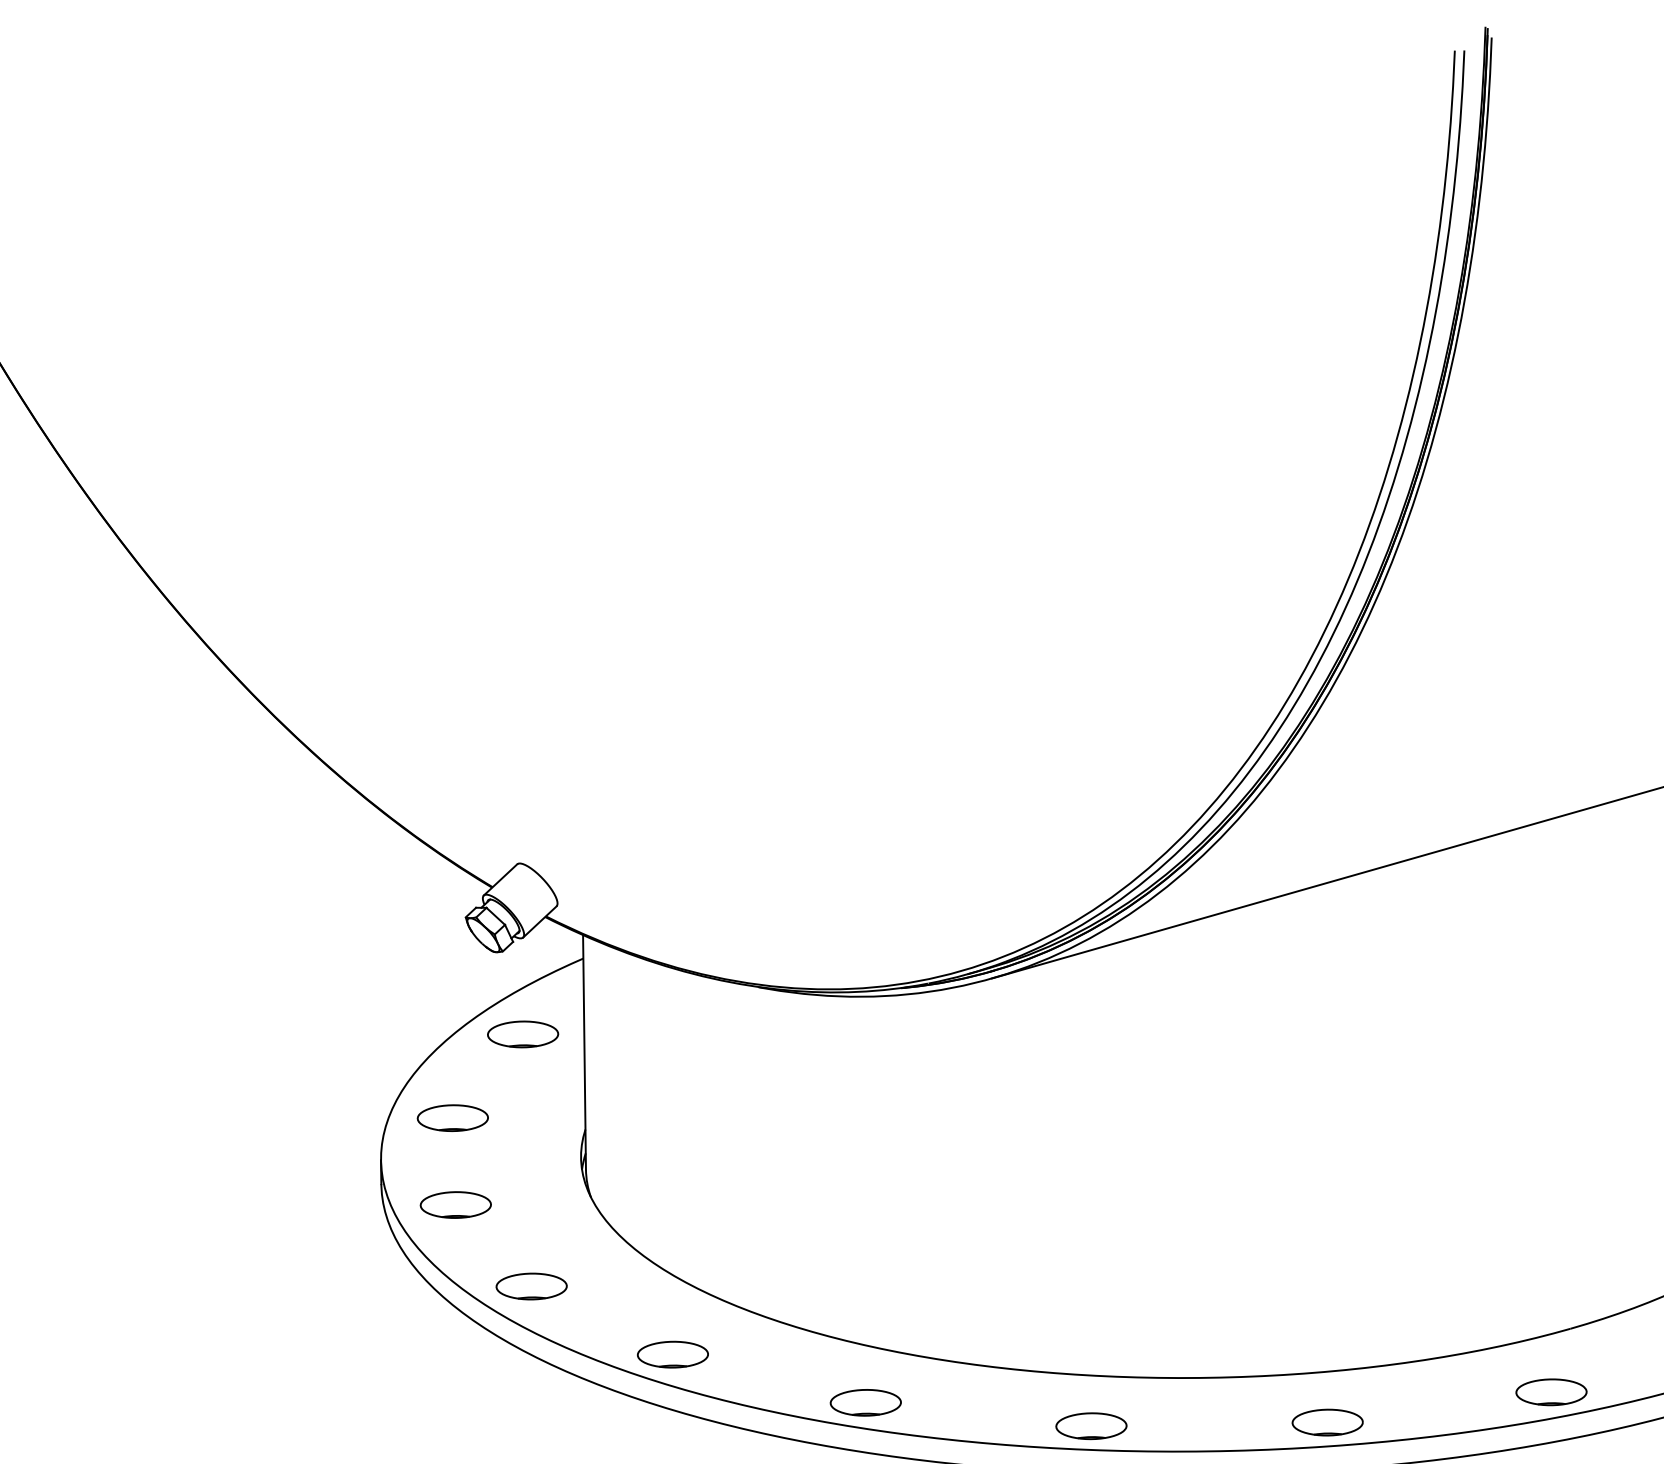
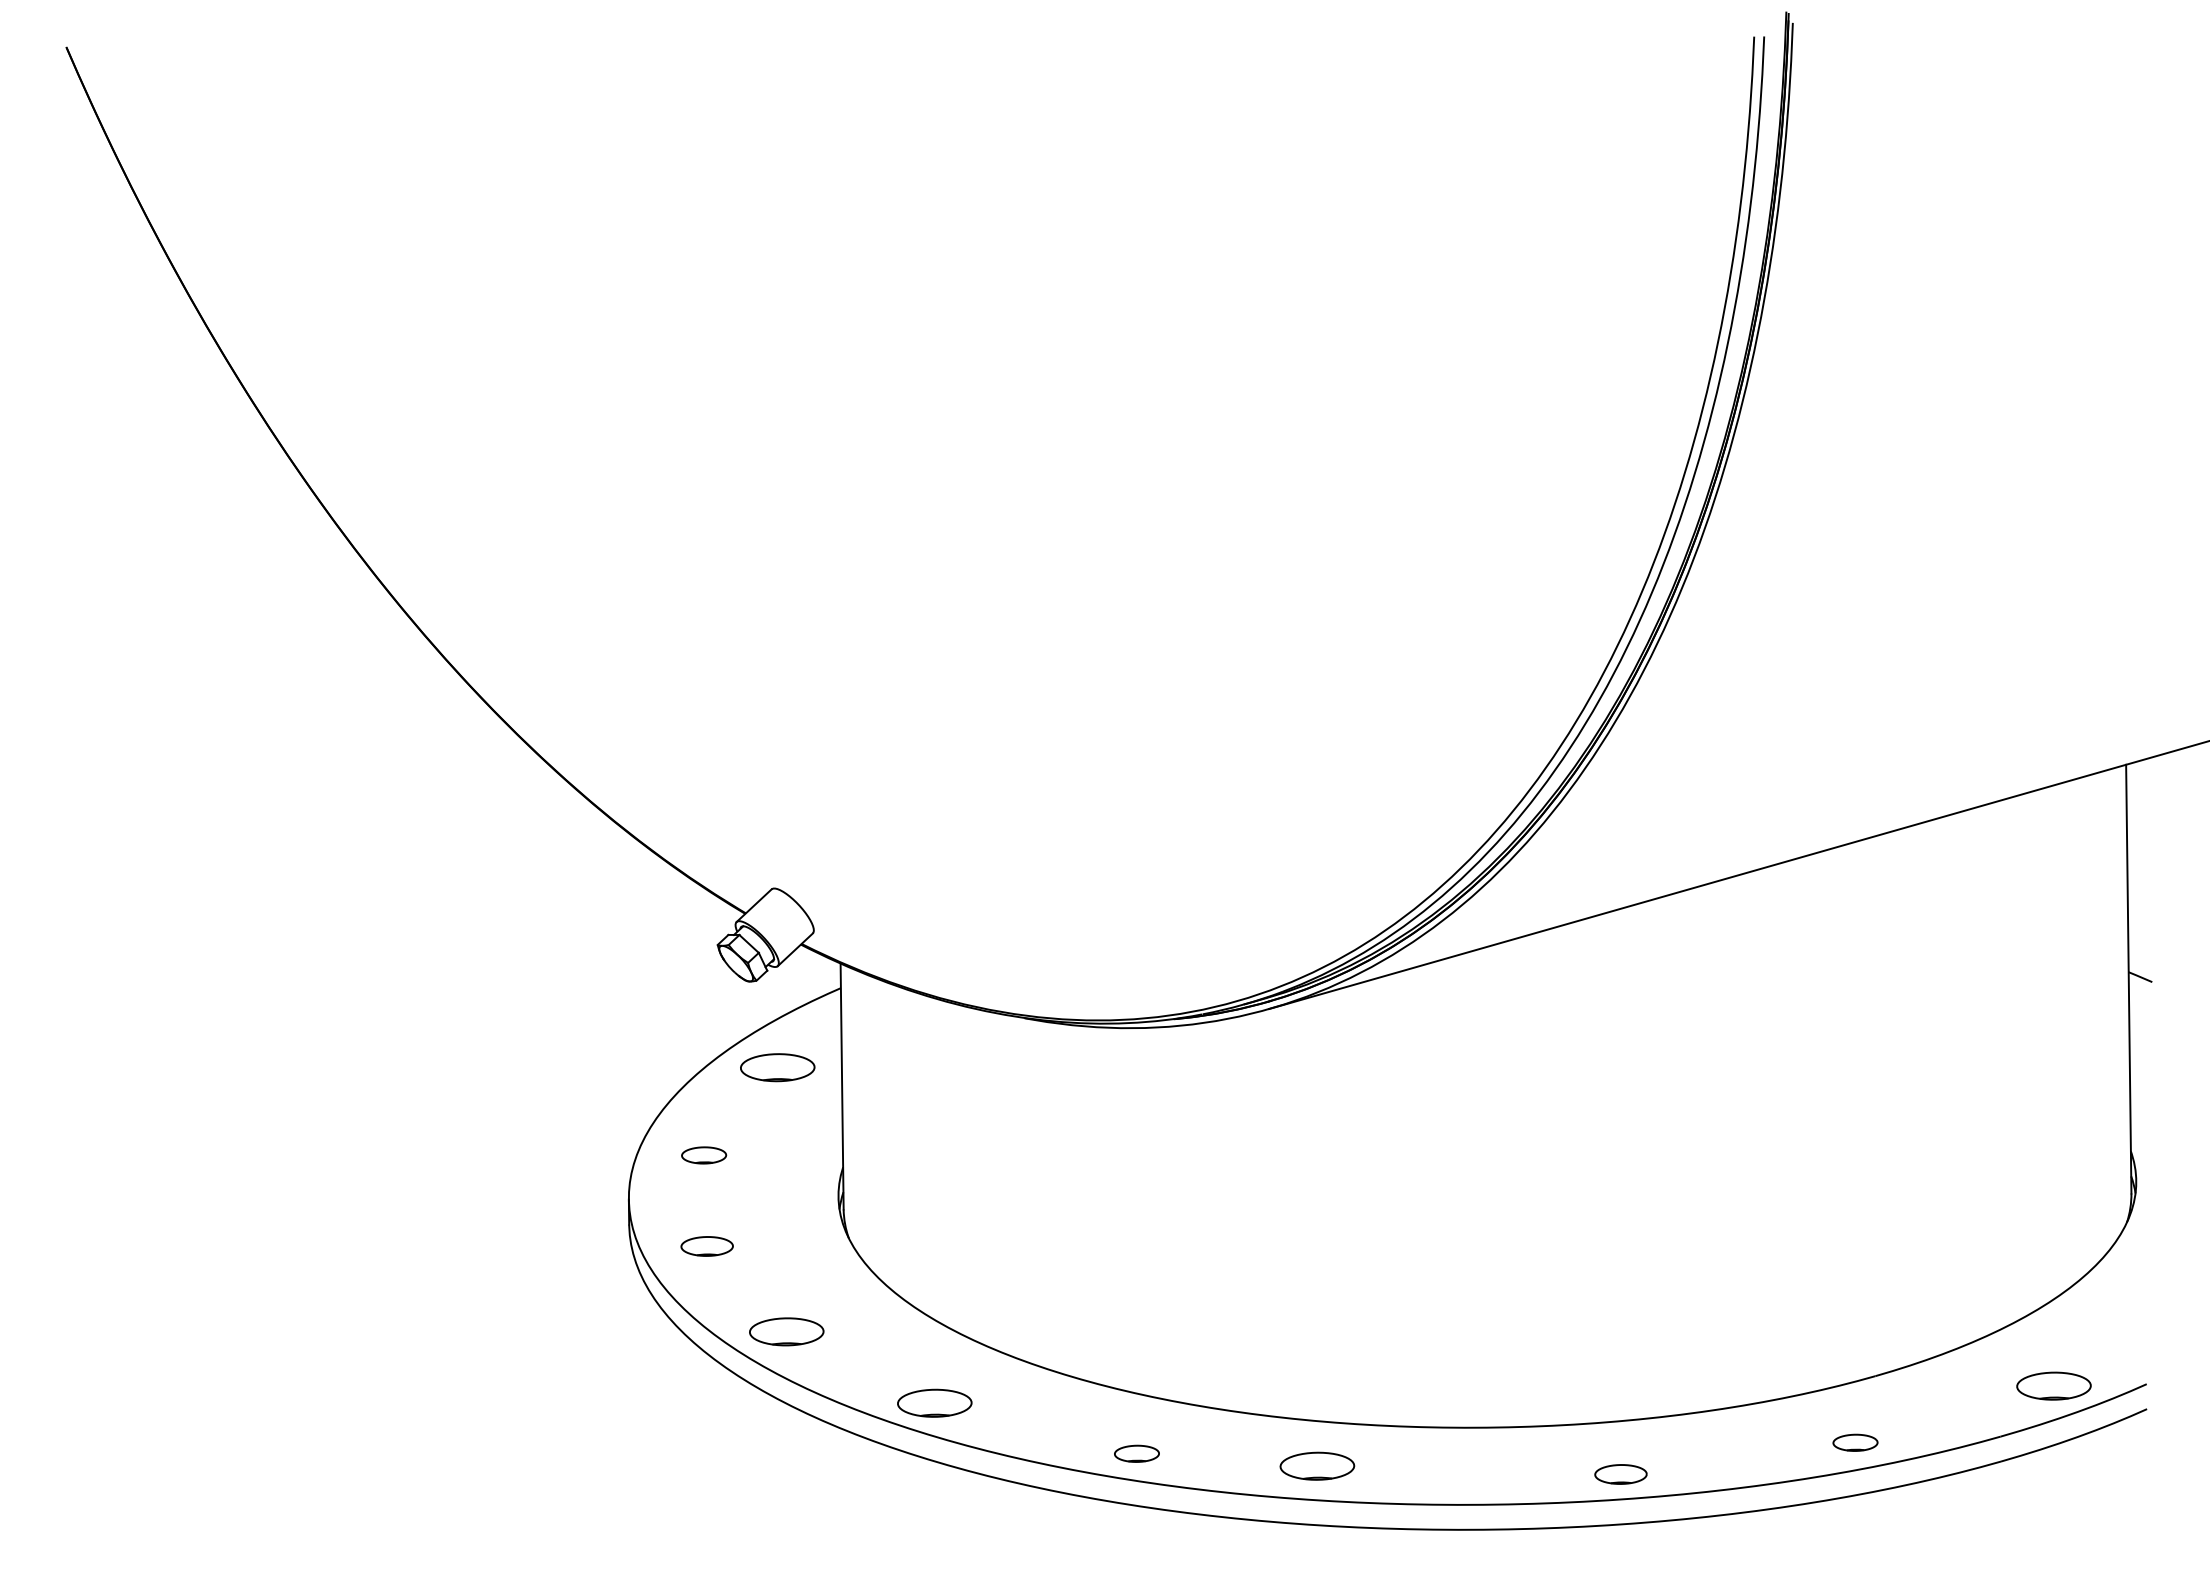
part: (452, 1118) -> (703, 1155), size x0.6
part: (455, 1205) -> (706, 1246), size x0.7
part: (1551, 1392) -> (1855, 1442), size x0.6
part: (865, 1402) -> (1136, 1453), size x0.6
part: (1327, 1422) -> (1620, 1474), size x0.7
part: (1091, 1425) -> (1317, 1465), moved

